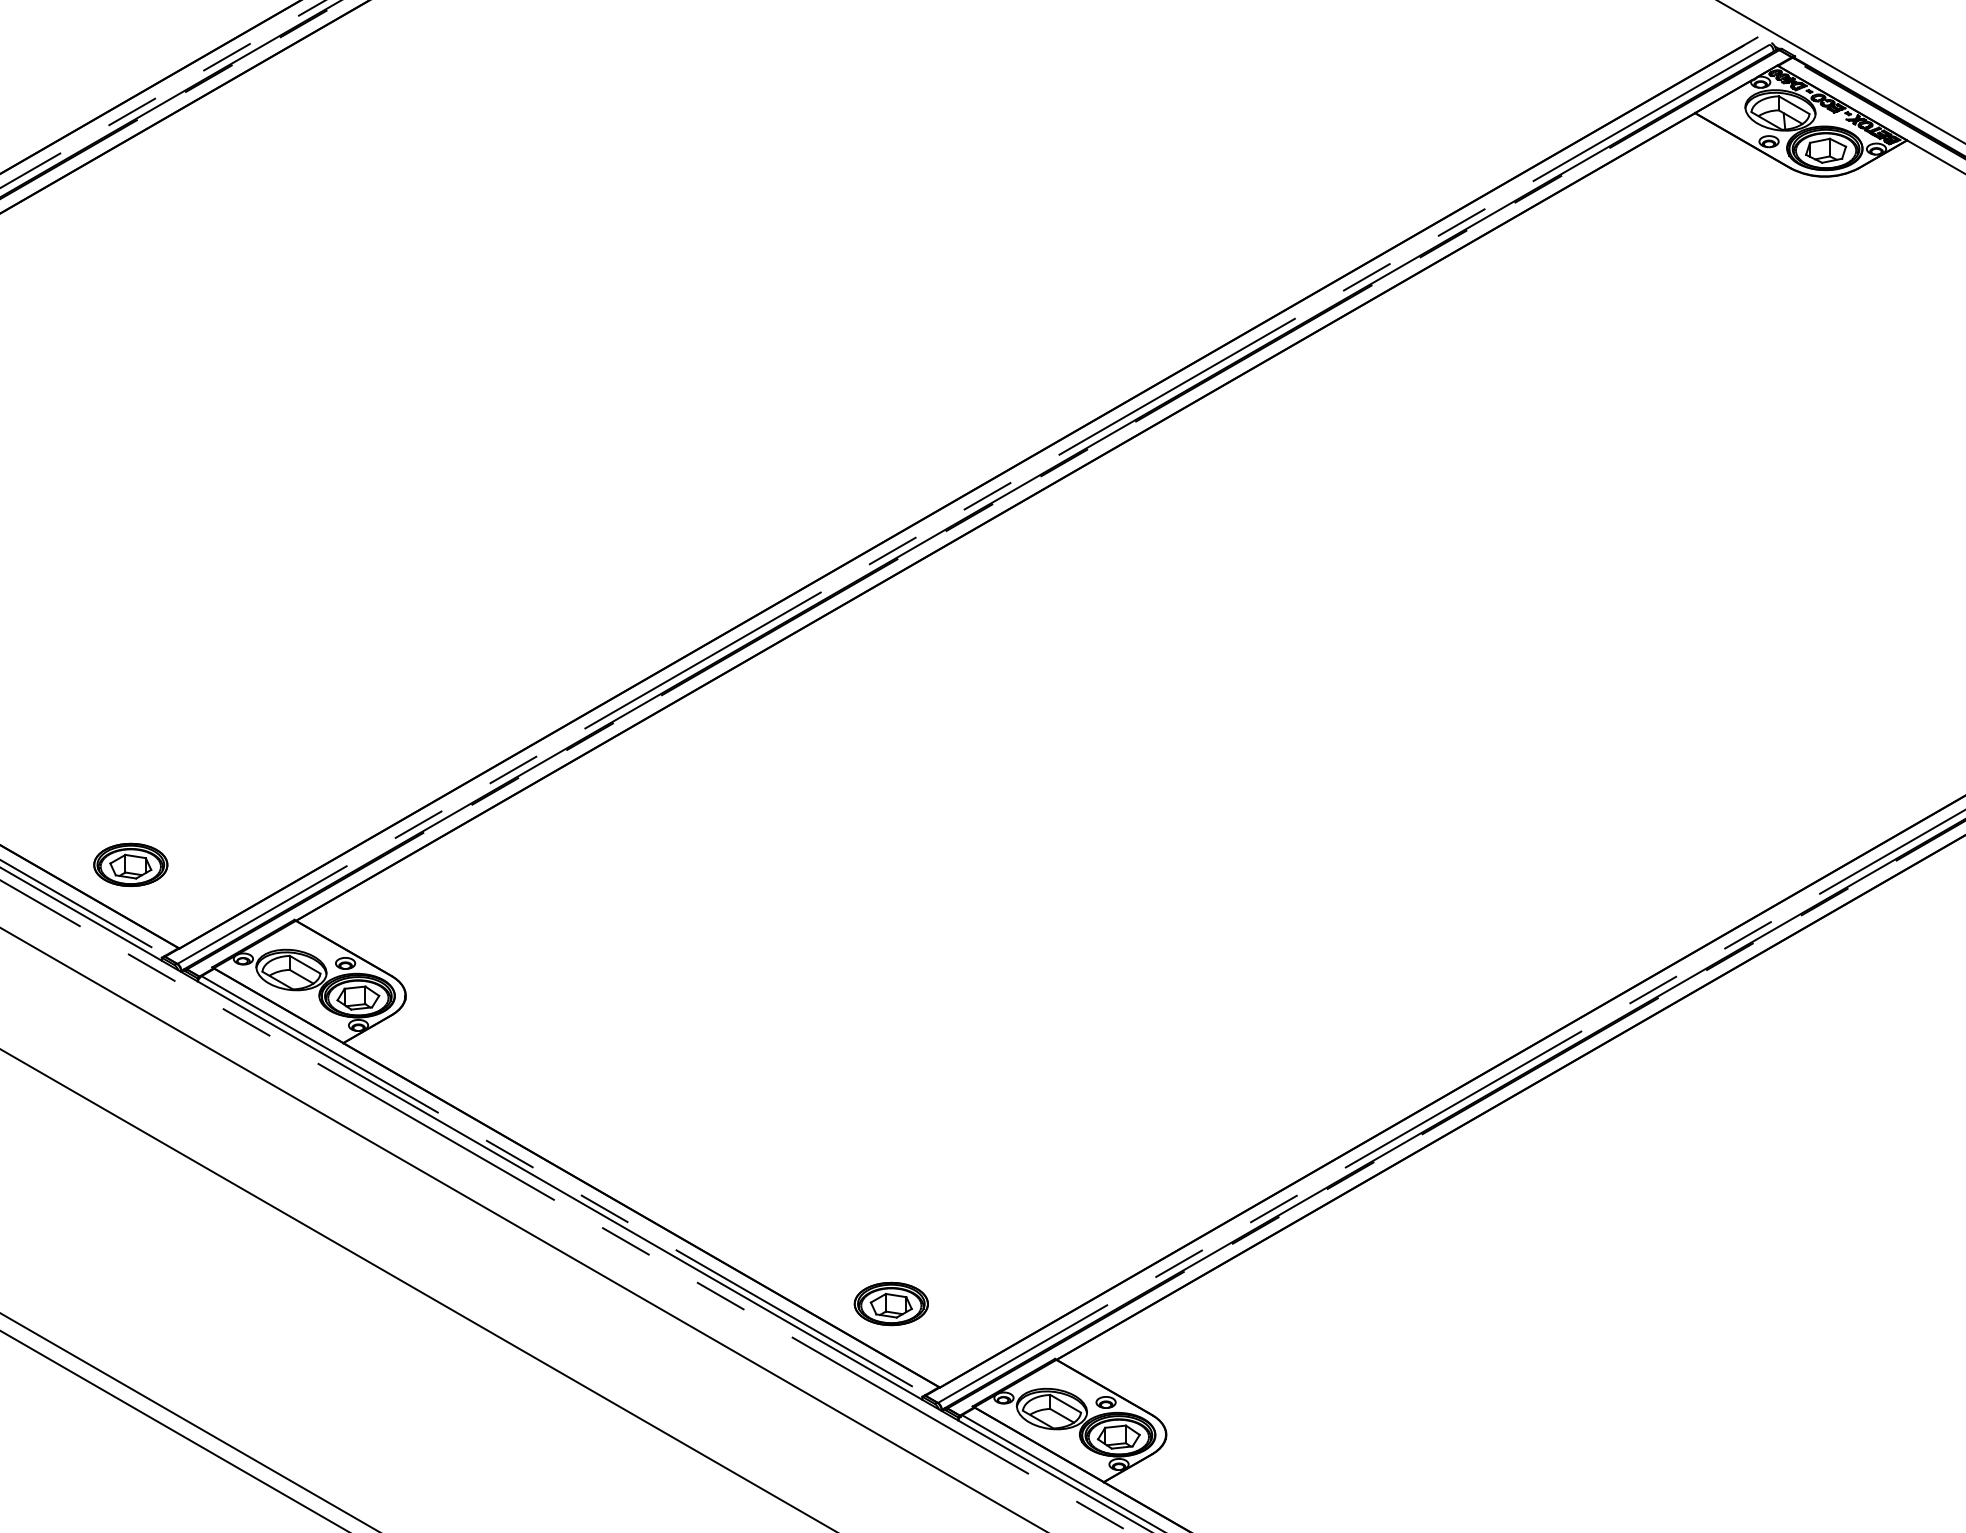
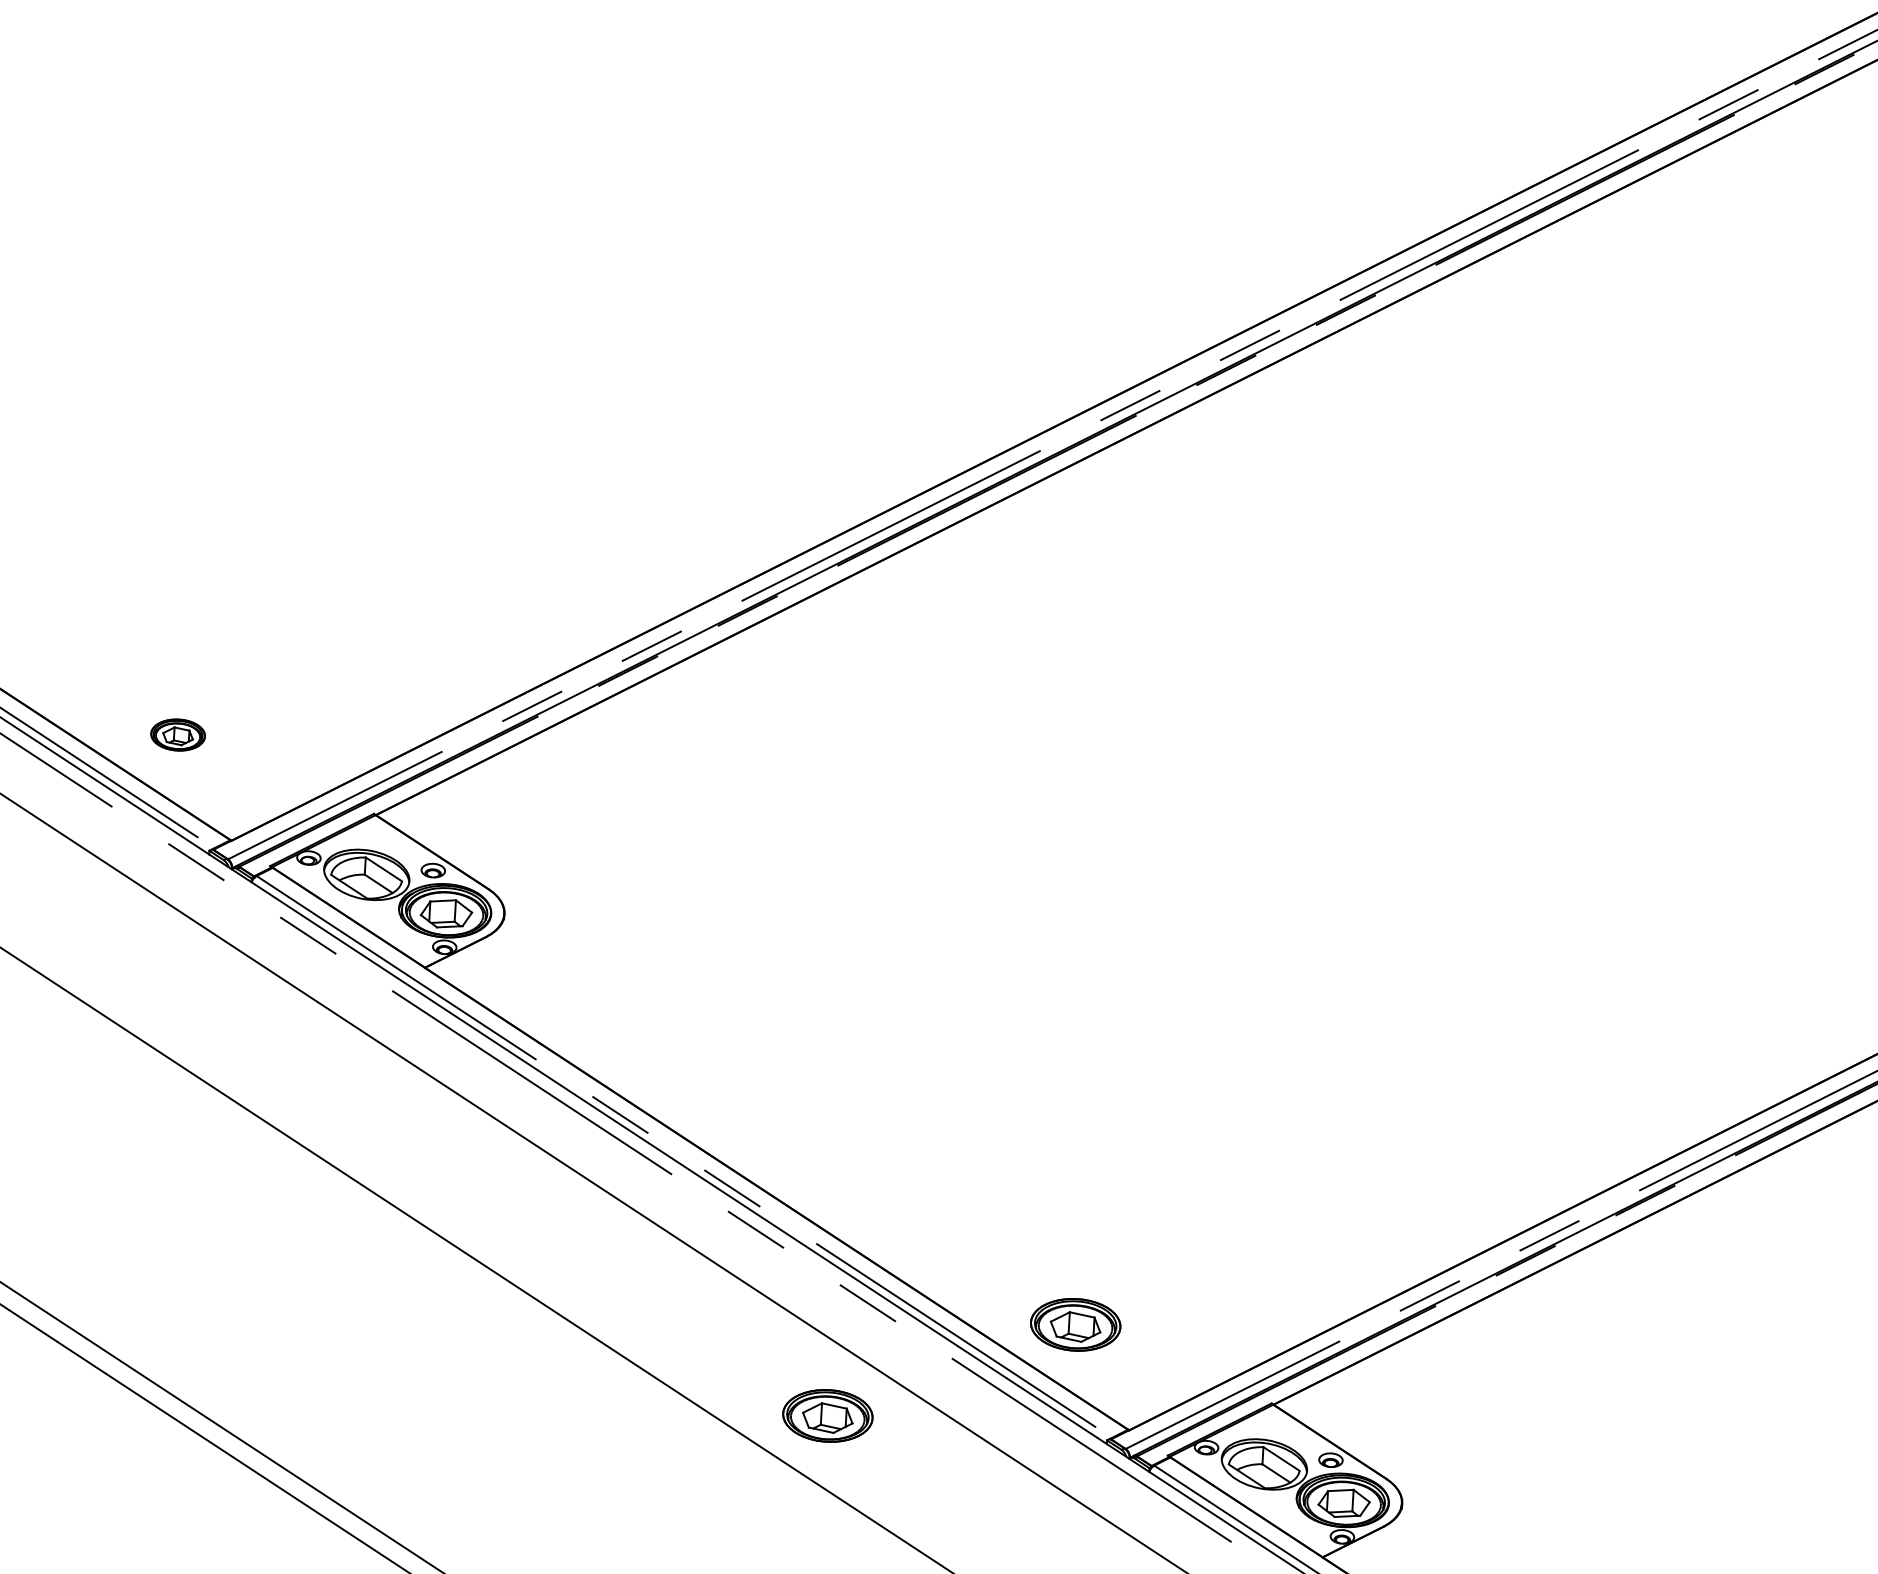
part: (130, 864) -> (177, 734), size x0.6
part: (692, 1389) -> (826, 1415), added

